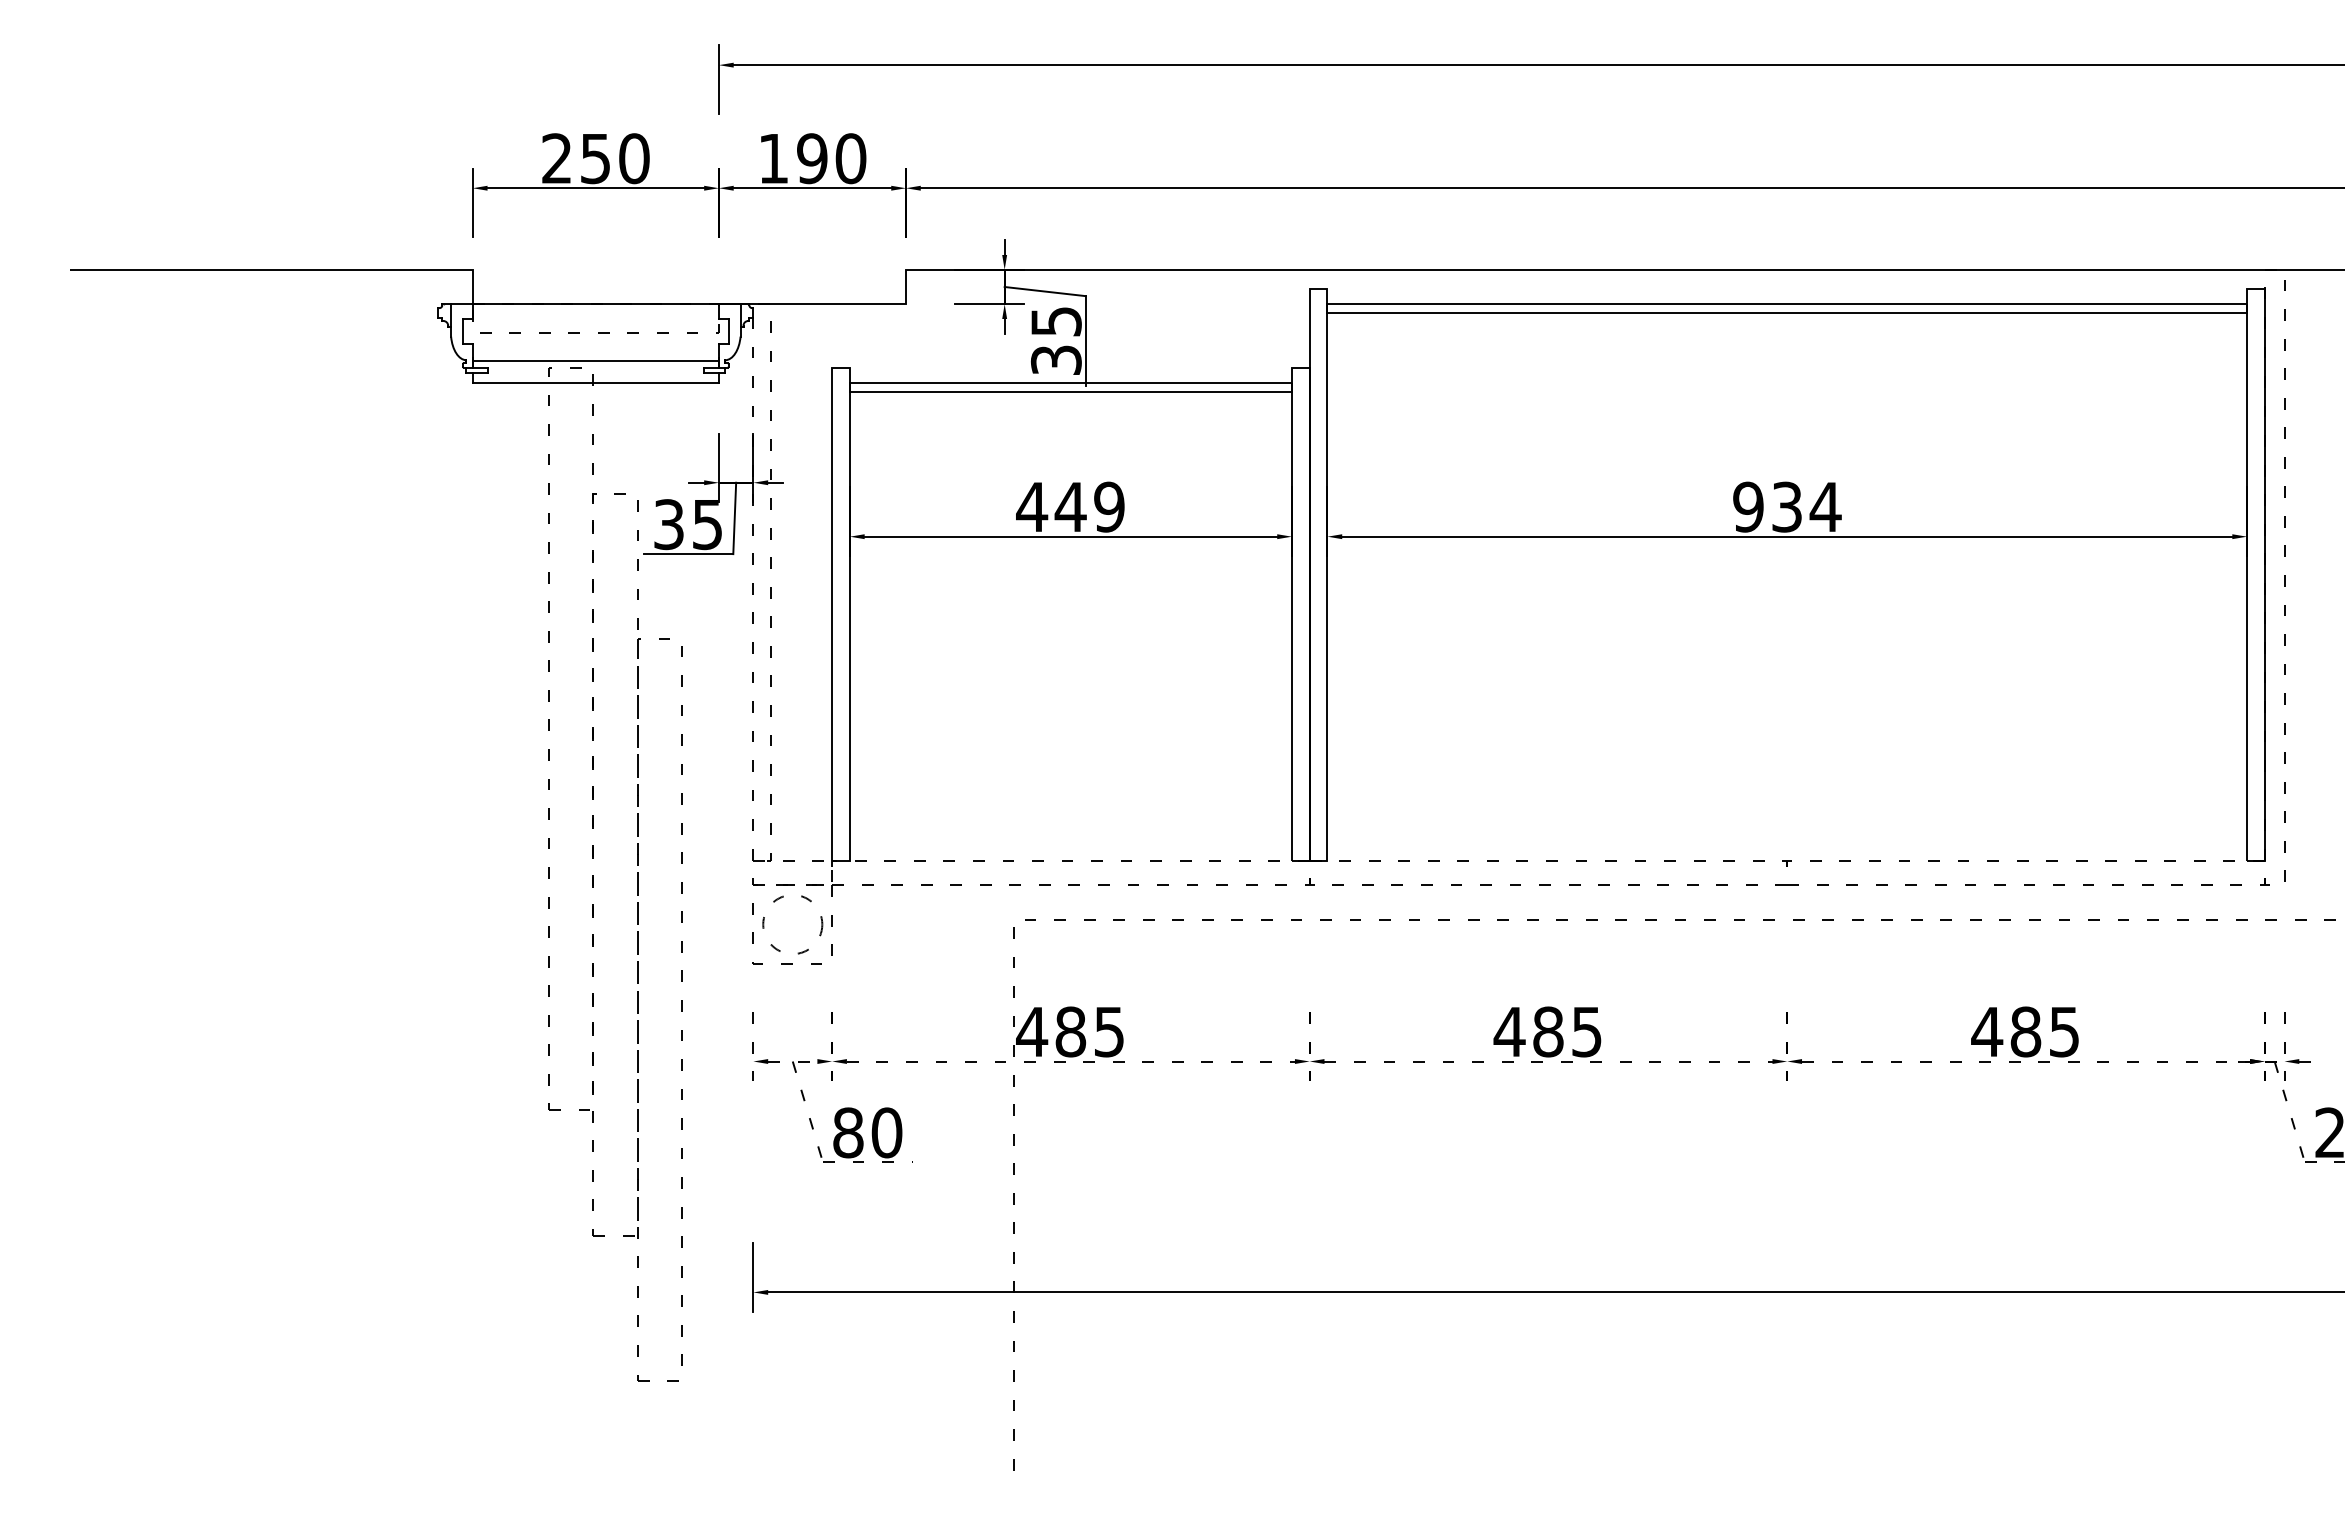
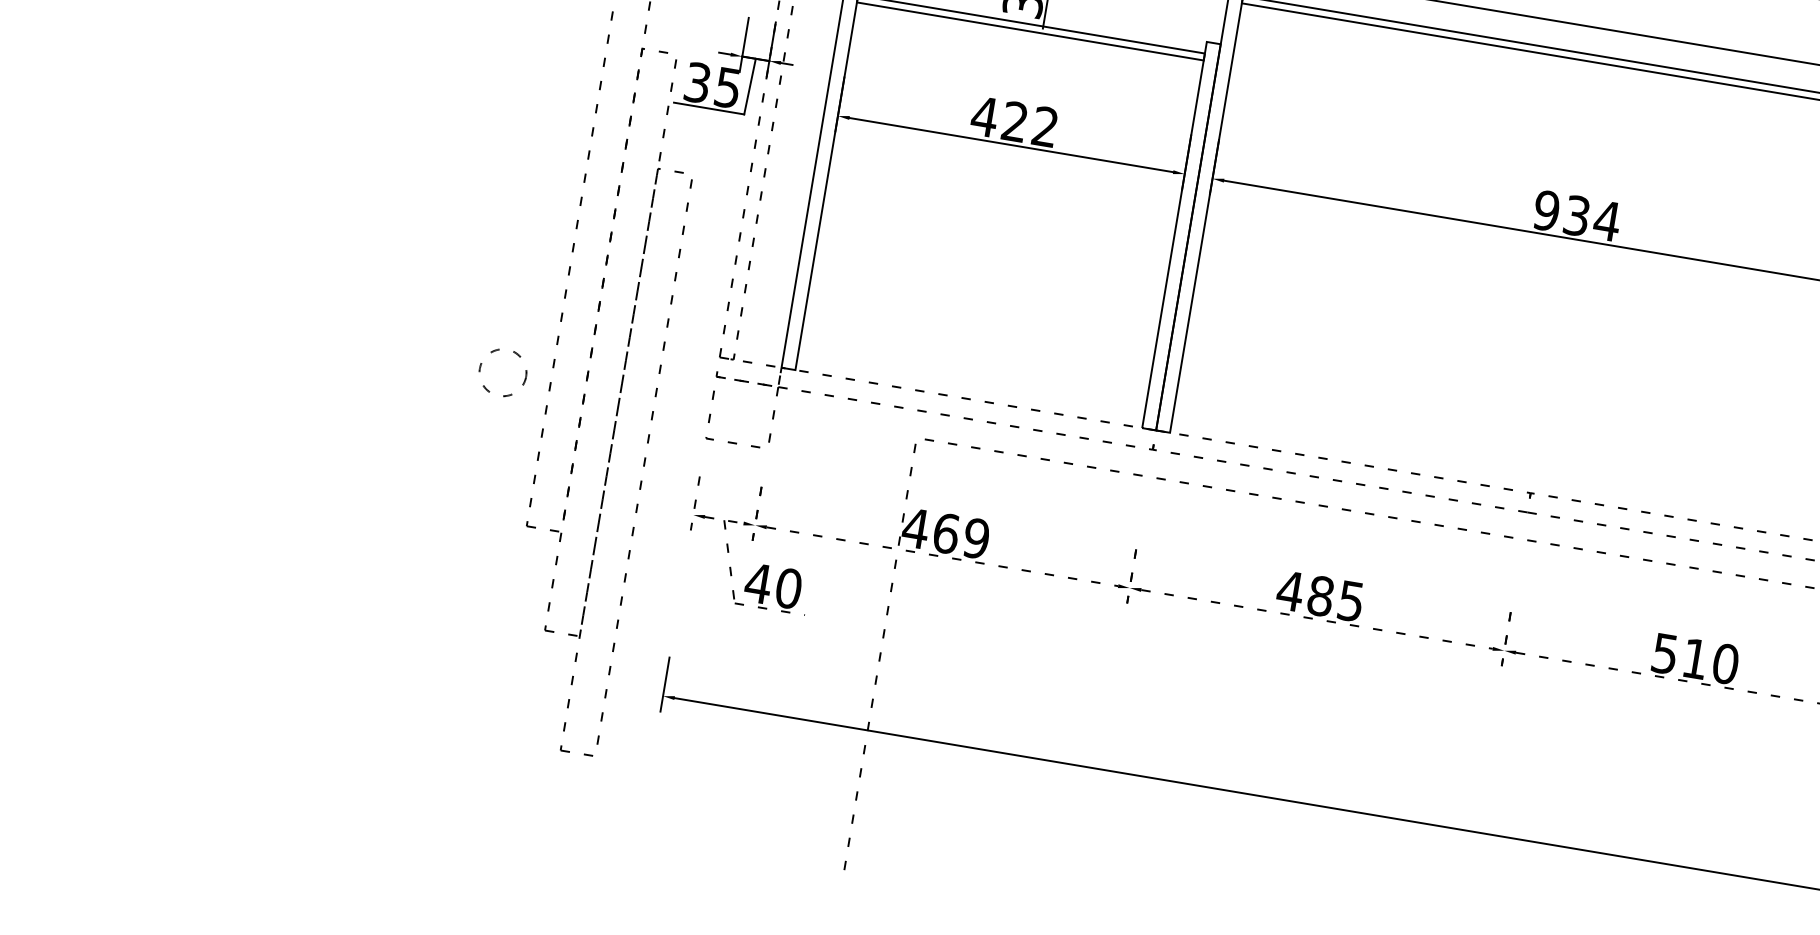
text: (1089, 506) -> (1029, 123), 449 -> 422
circle: (792, 924) -> (502, 372), moved
text: (1089, 1031) -> (960, 535), 485 -> 469
text: (2025, 1031) -> (1695, 658), 485 -> 510
text: (848, 1132) -> (758, 583), 80 -> 40

